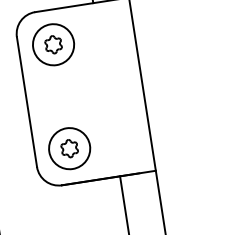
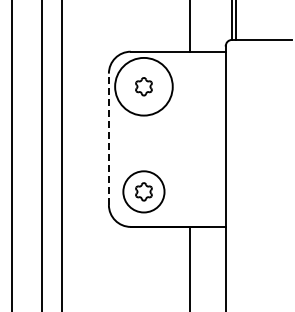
circle: (53, 44) -> (143, 86), size x1.4
line: (26, 102) -> (108, 139), solid -> dashed

